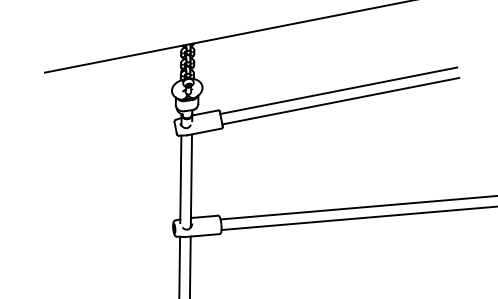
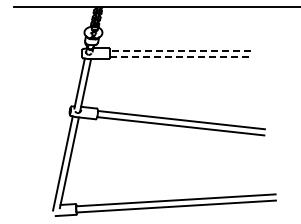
line: (337, 90) -> (179, 50), solid -> dashed
line: (341, 100) -> (180, 56), solid -> dashed

